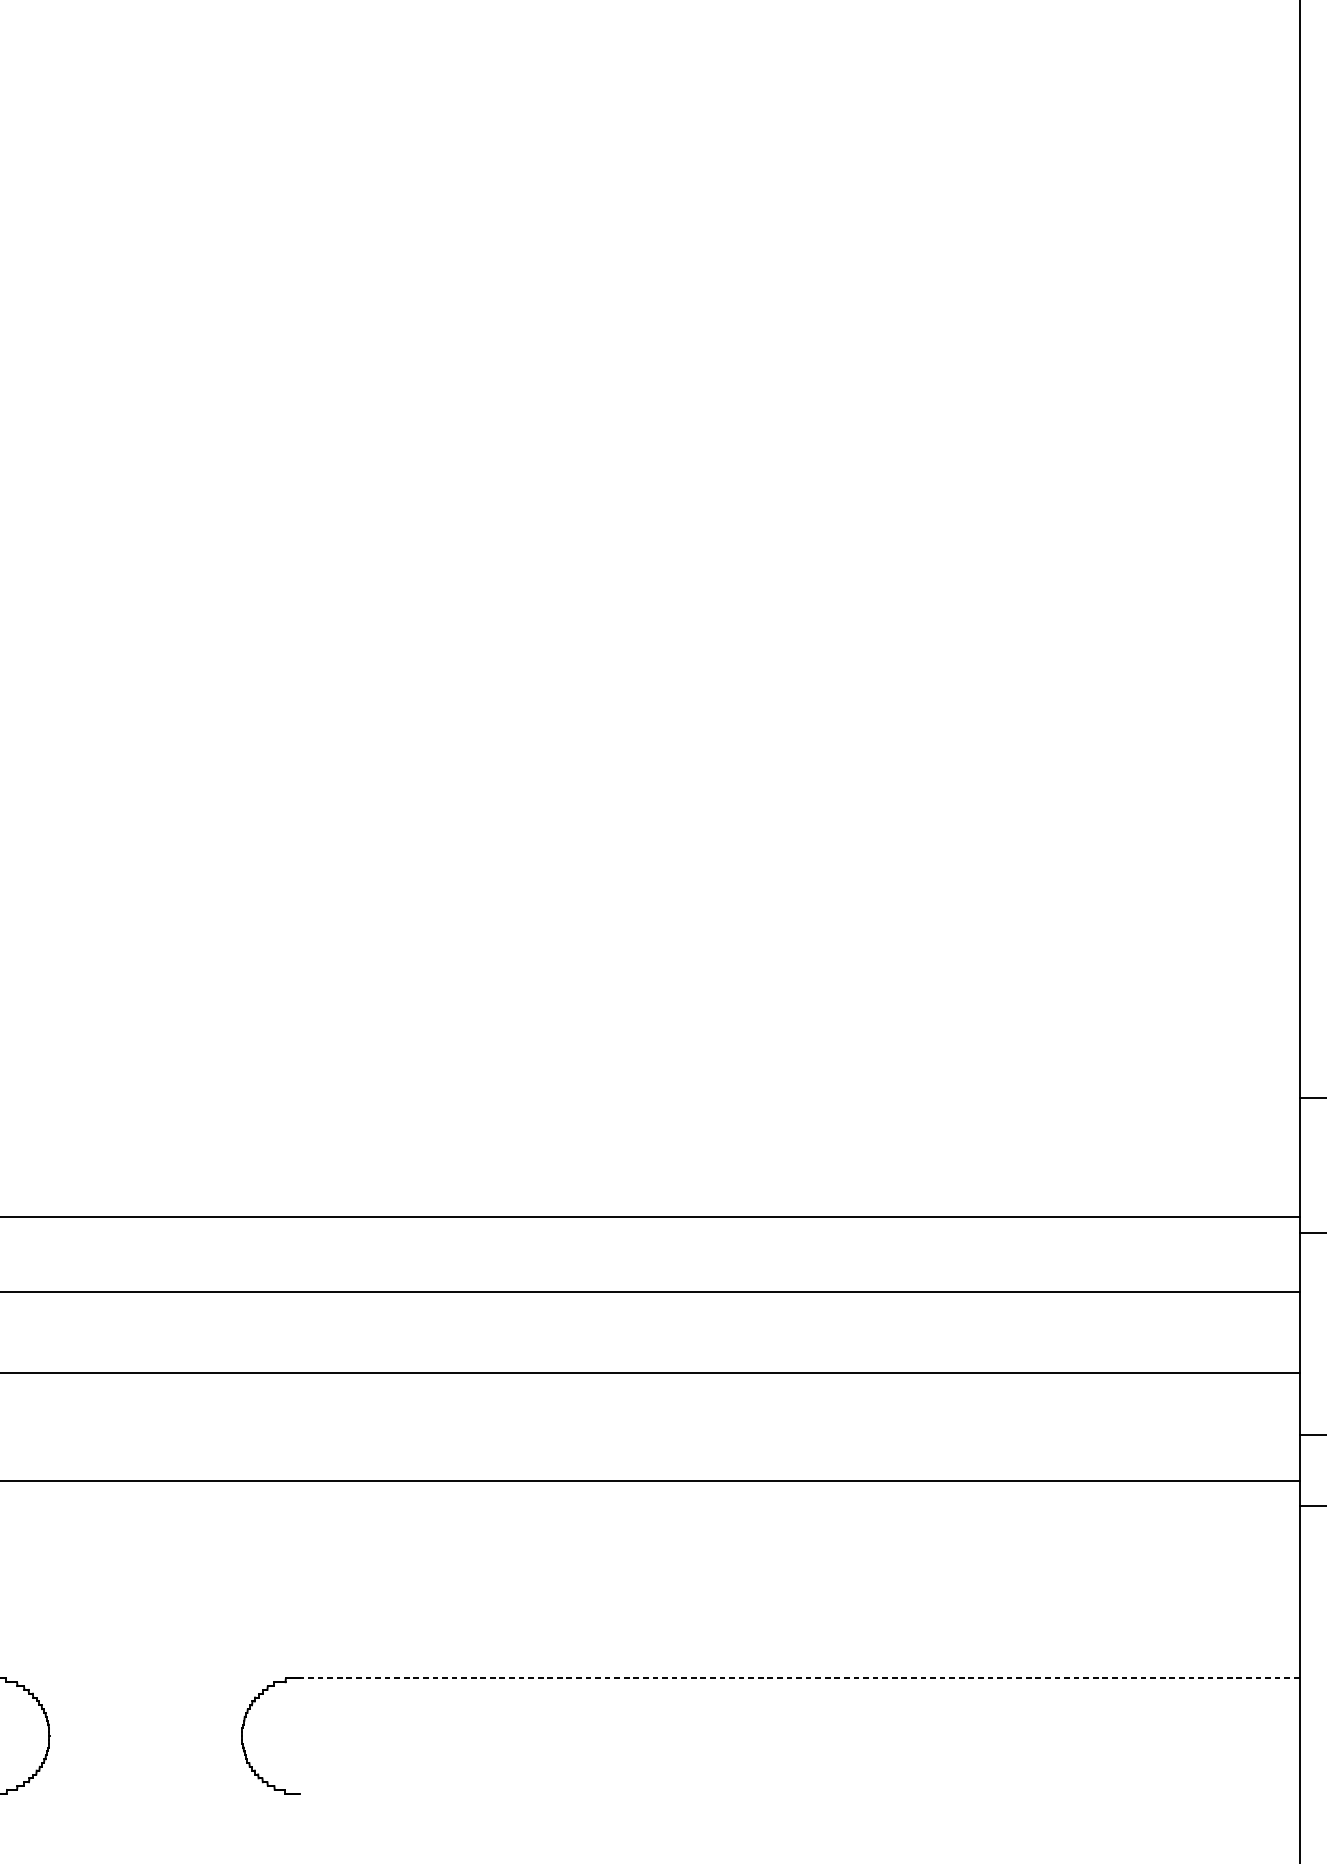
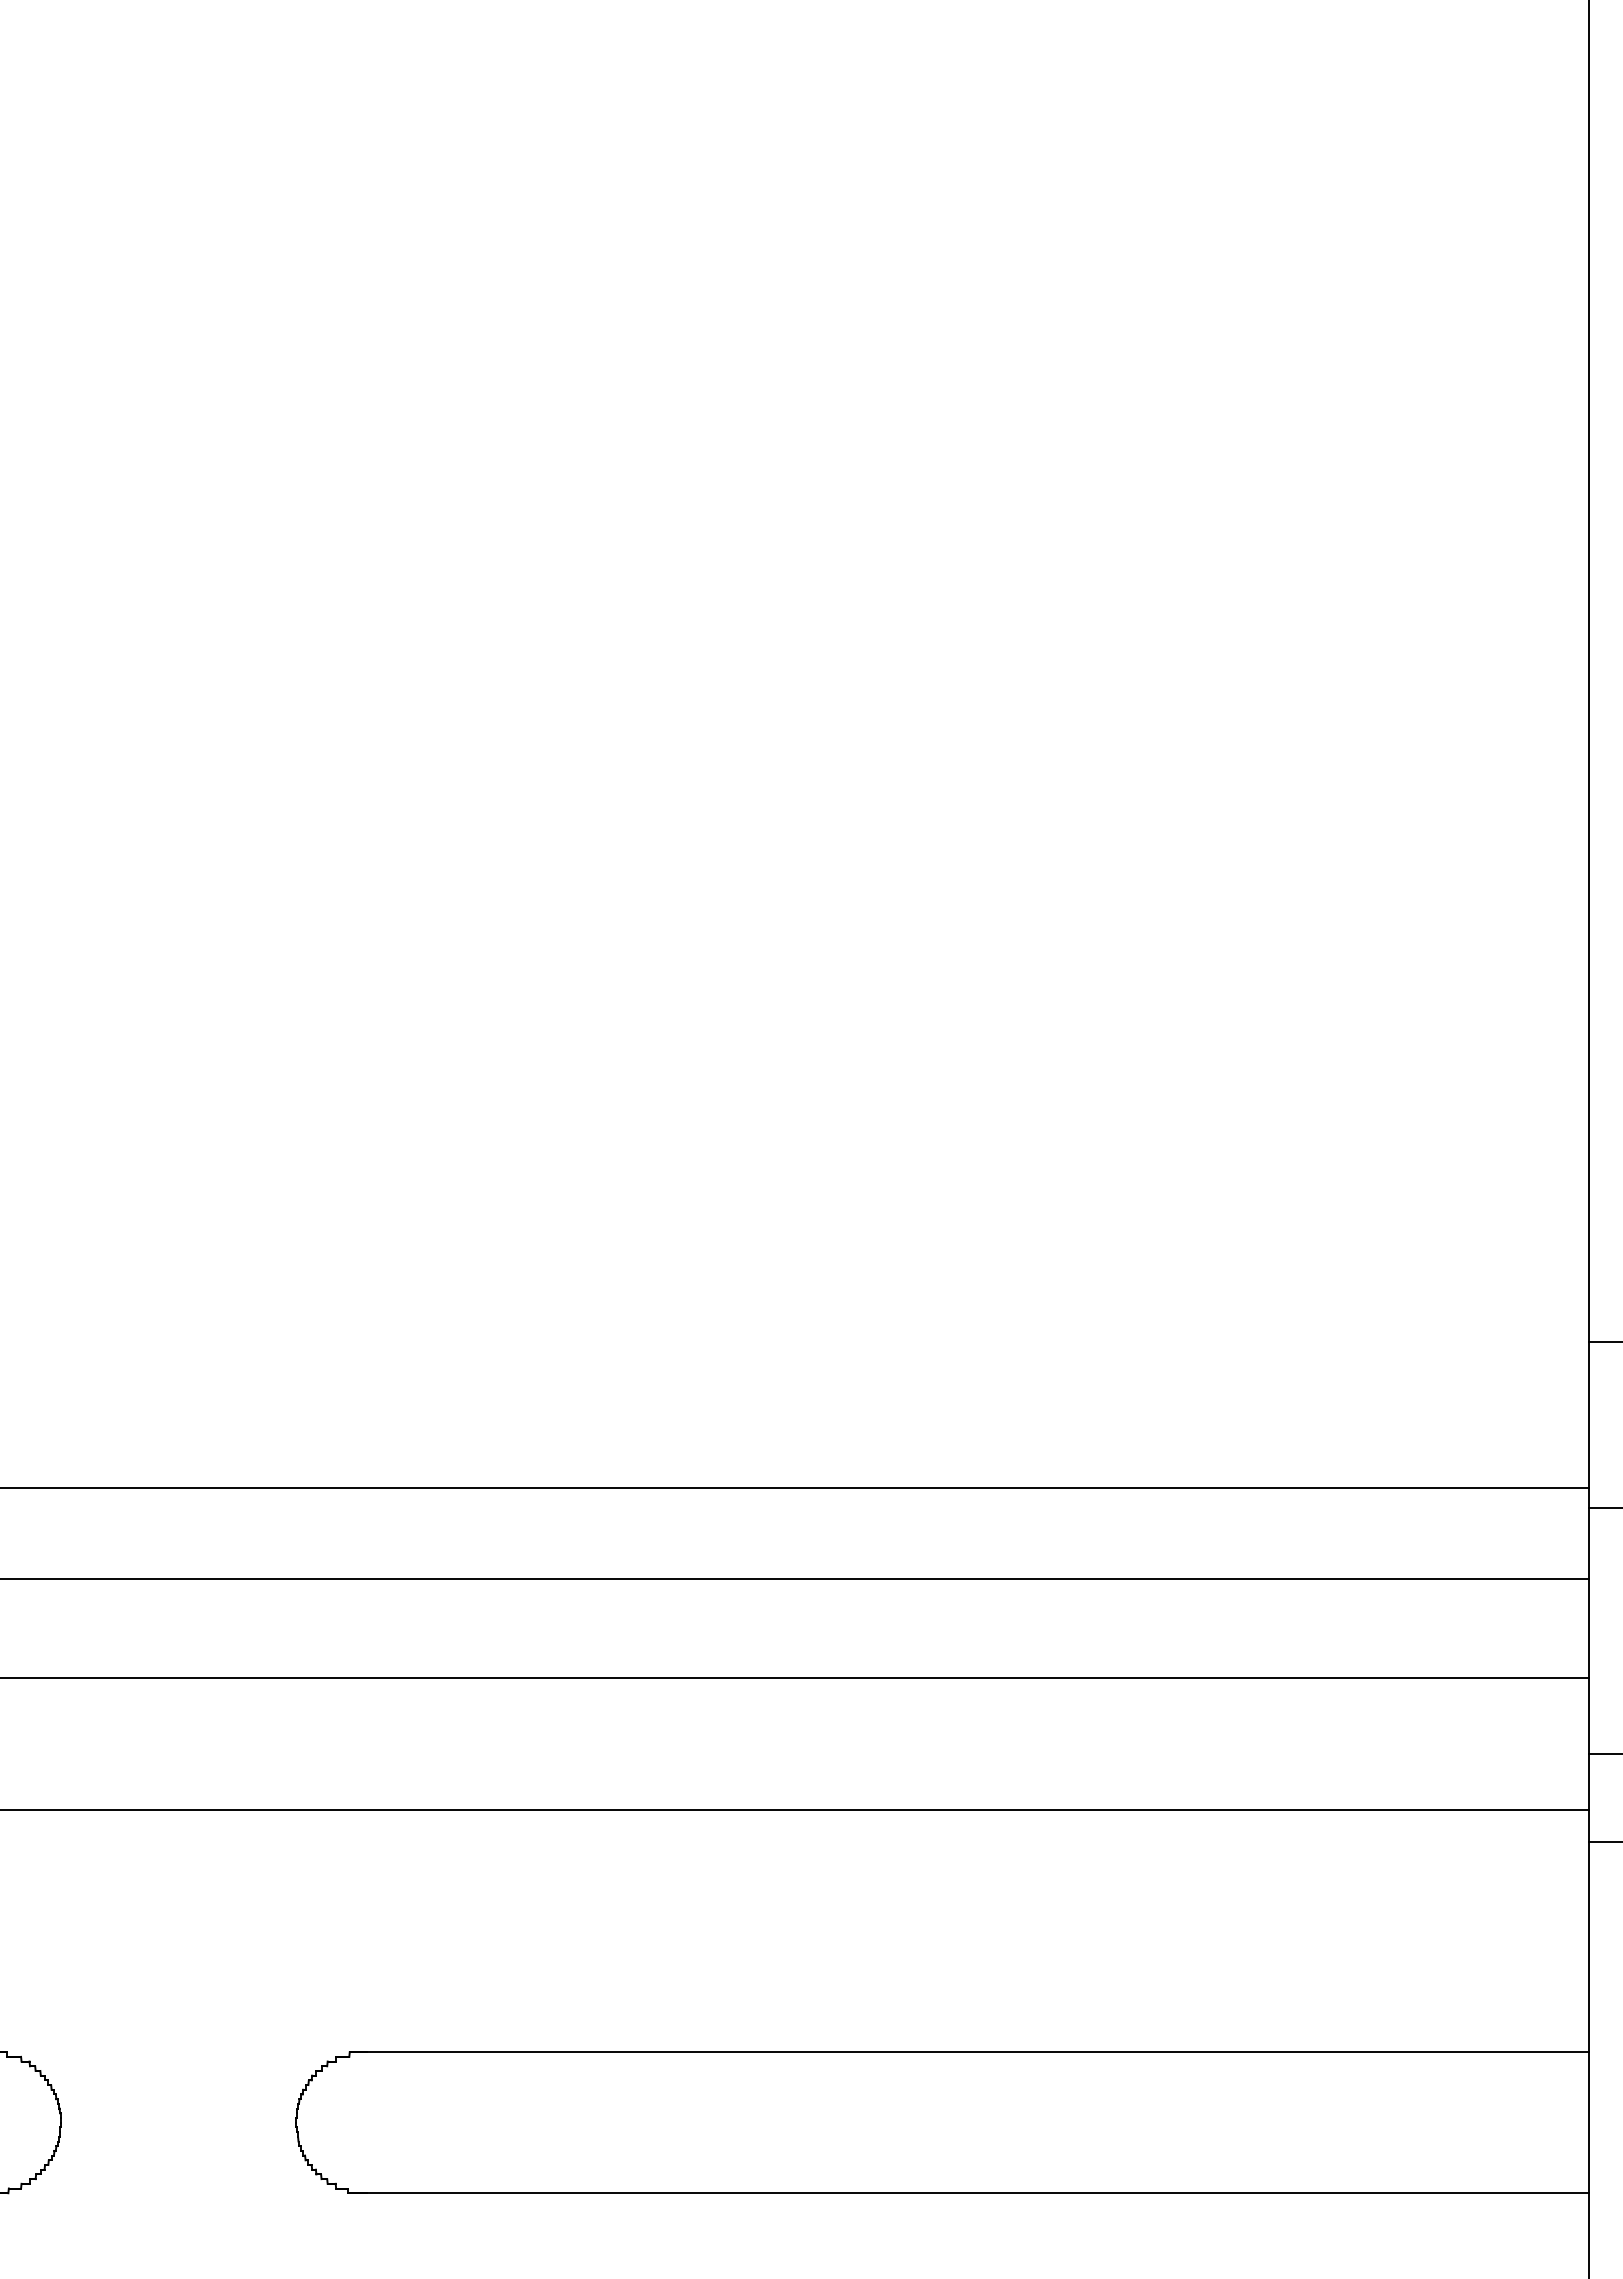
line: (799, 1678) -> (977, 2052), dashed -> solid
line: (799, 1793) -> (977, 2193), added

